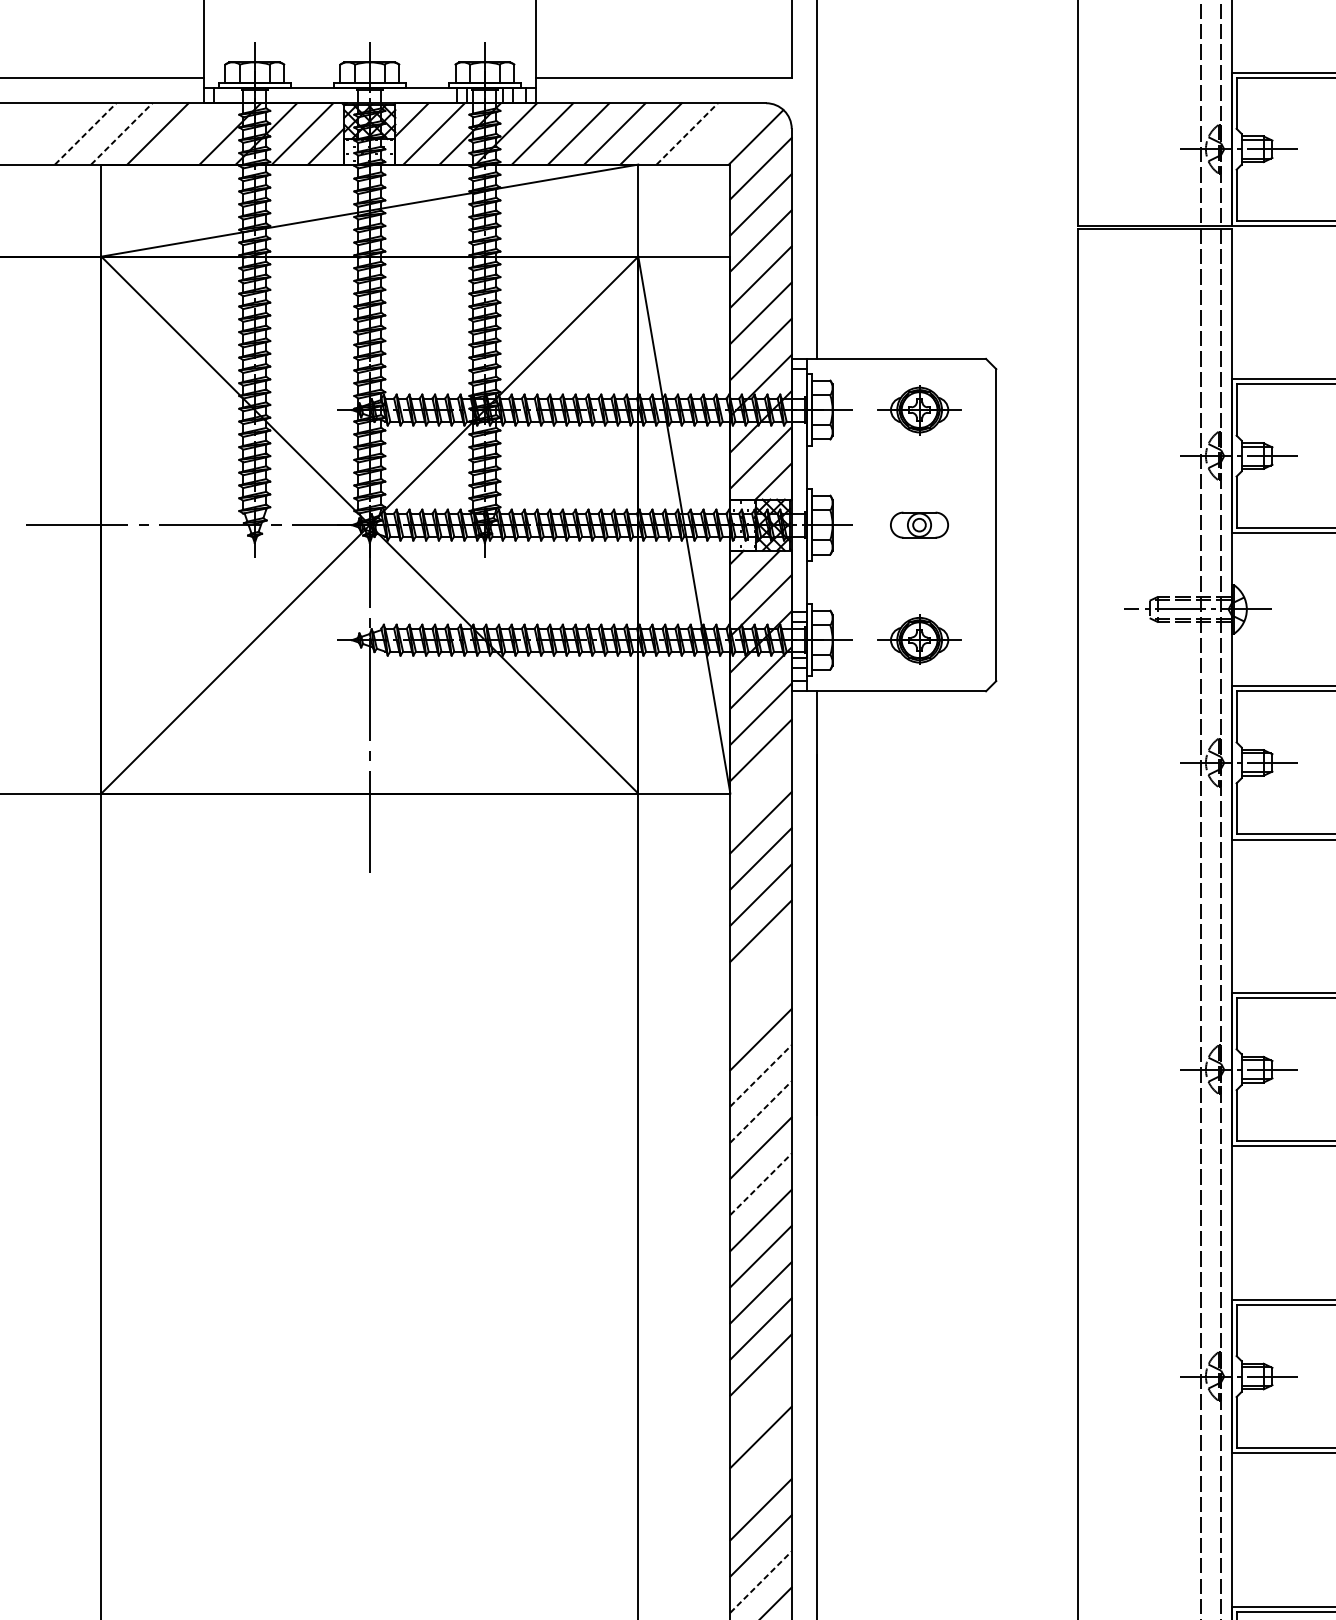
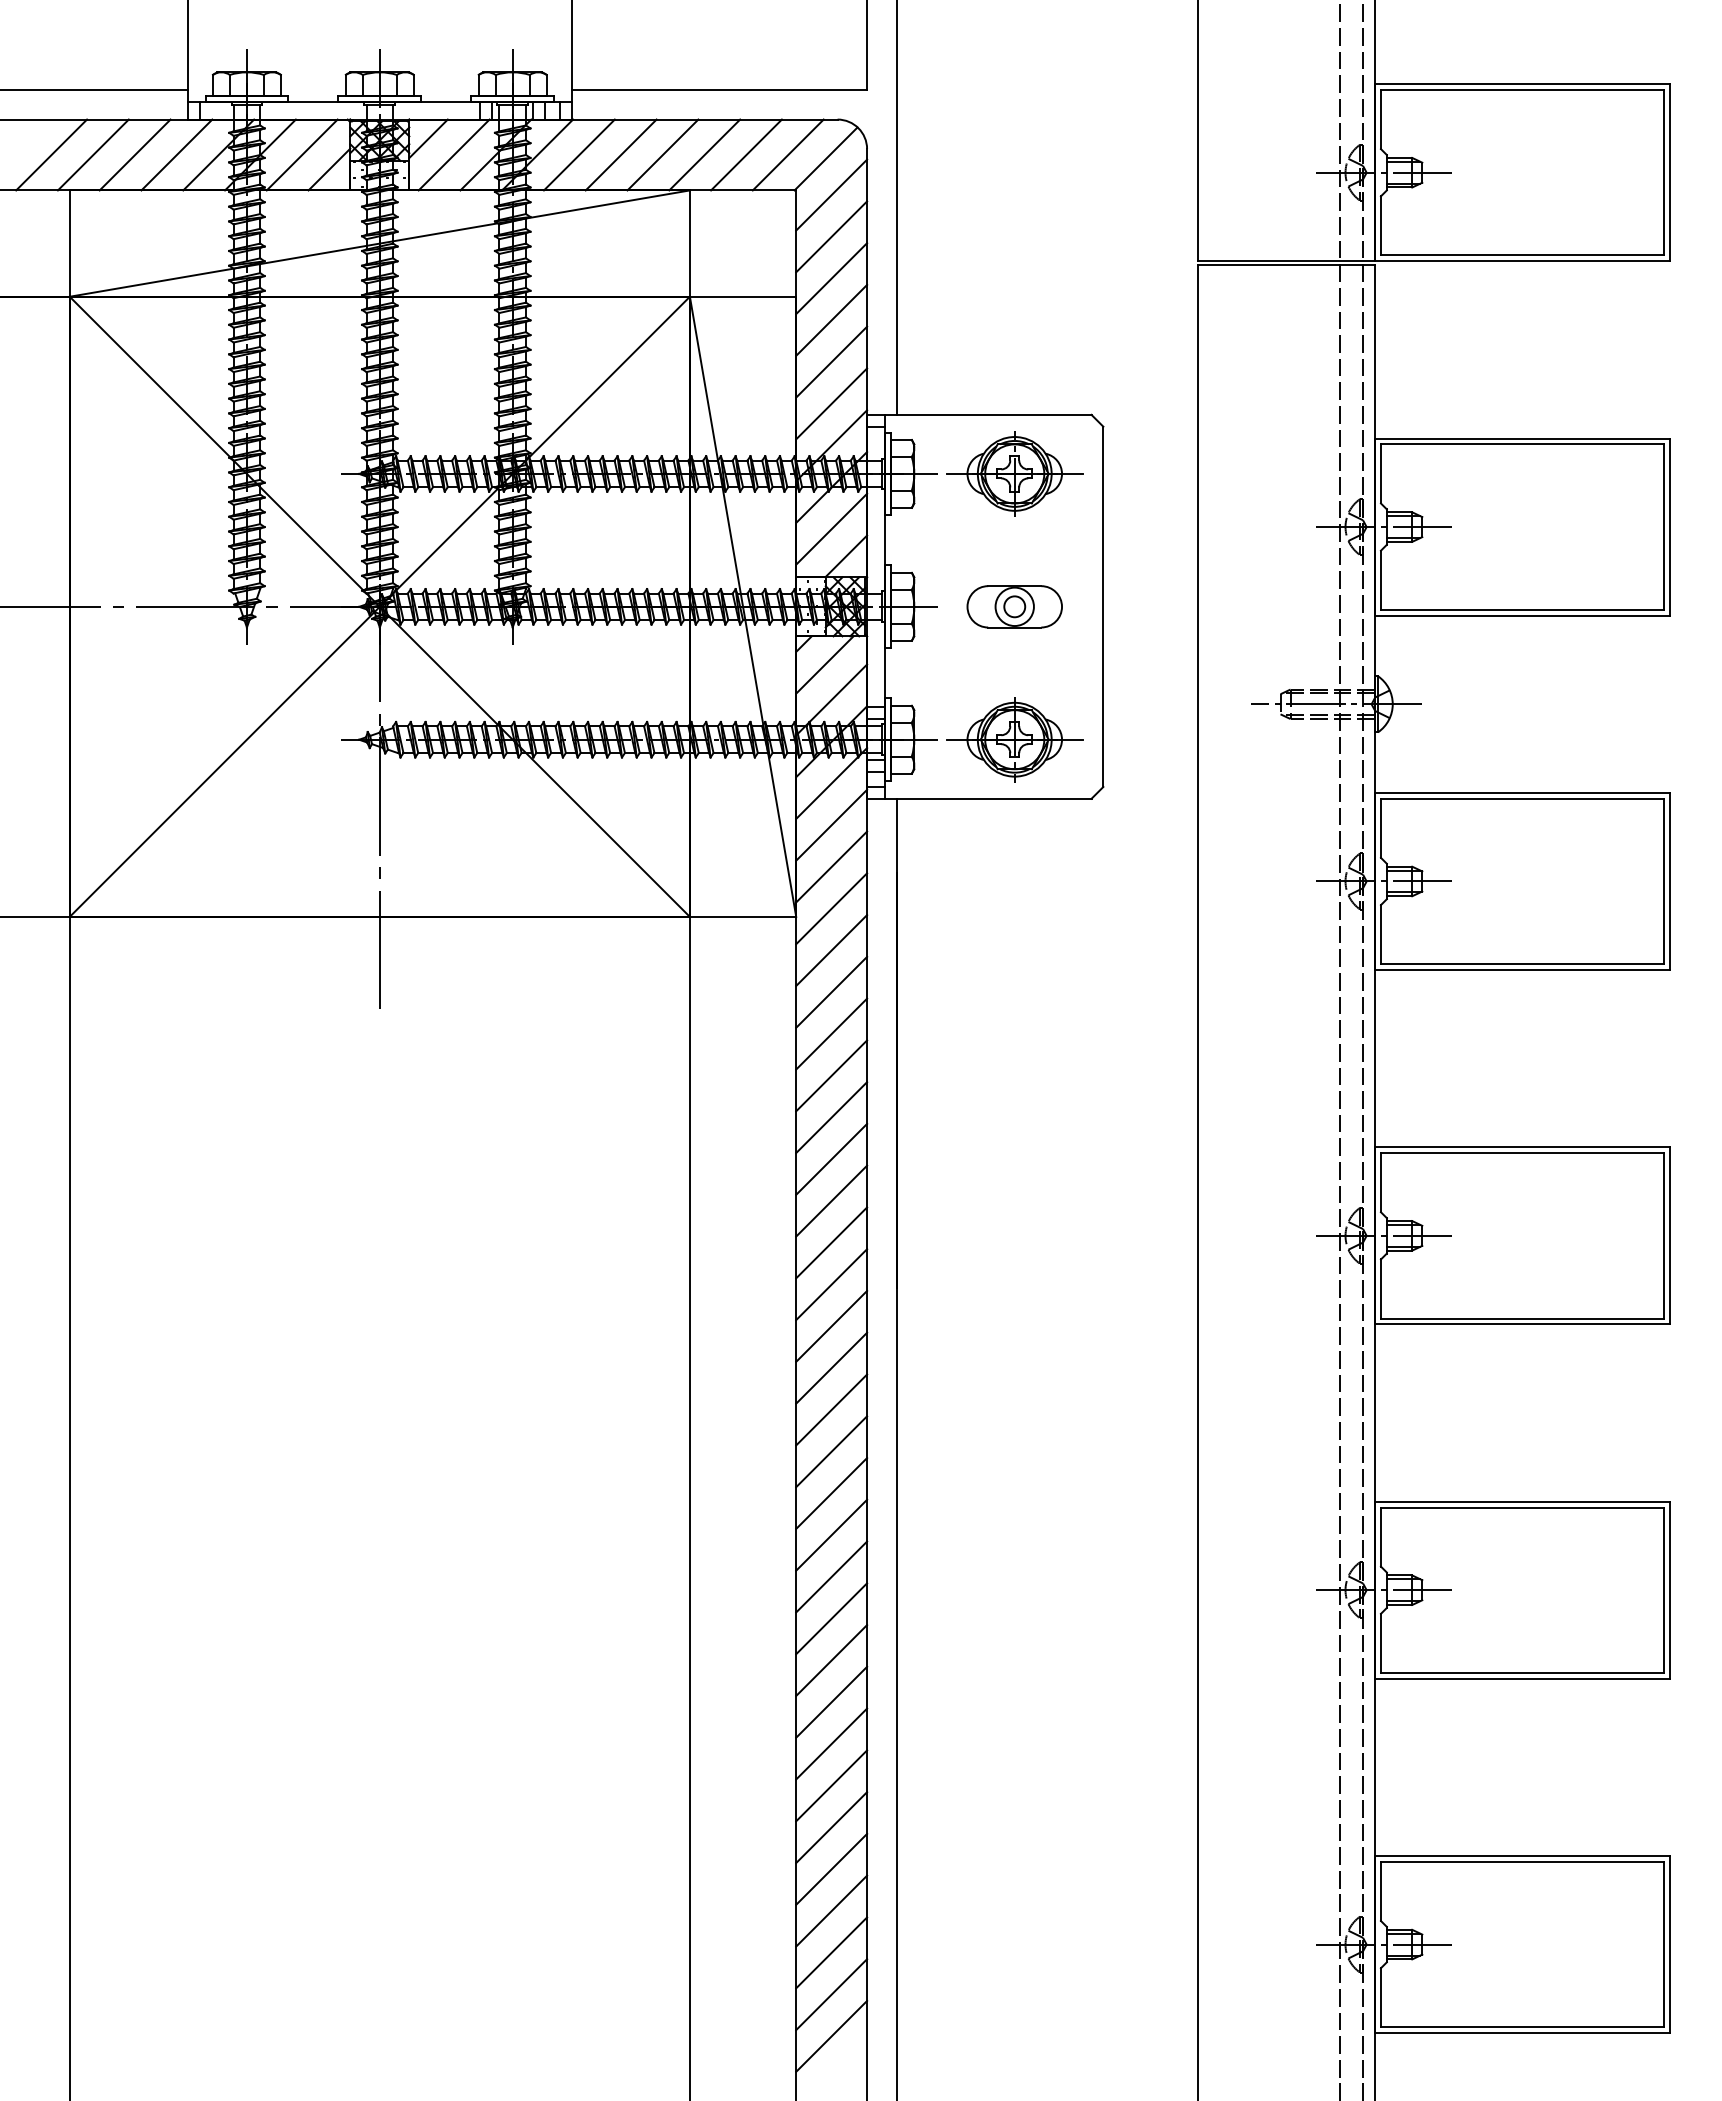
line: (85, 133) -> (51, 154), dashed -> solid
line: (121, 133) -> (93, 154), dashed -> solid
line: (193, 133) -> (176, 154), added
line: (687, 133) -> (746, 154), dashed -> solid
line: (722, 133) -> (787, 154), added
part: (919, 409) -> (1014, 473), size x1.43
part: (919, 524) -> (1014, 606), size x1.43
part: (919, 639) -> (1014, 739), size x1.43
line: (760, 786) -> (831, 908), added
line: (760, 967) -> (831, 1117), added
line: (760, 1002) -> (831, 1158), added
line: (761, 1075) -> (832, 1242), dashed -> solid
line: (761, 1111) -> (832, 1284), dashed -> solid
line: (761, 1183) -> (832, 1367), dashed -> solid
line: (760, 1401) -> (831, 1618), added
line: (760, 1472) -> (831, 1701), added
line: (761, 1581) -> (832, 1827), dashed -> solid

